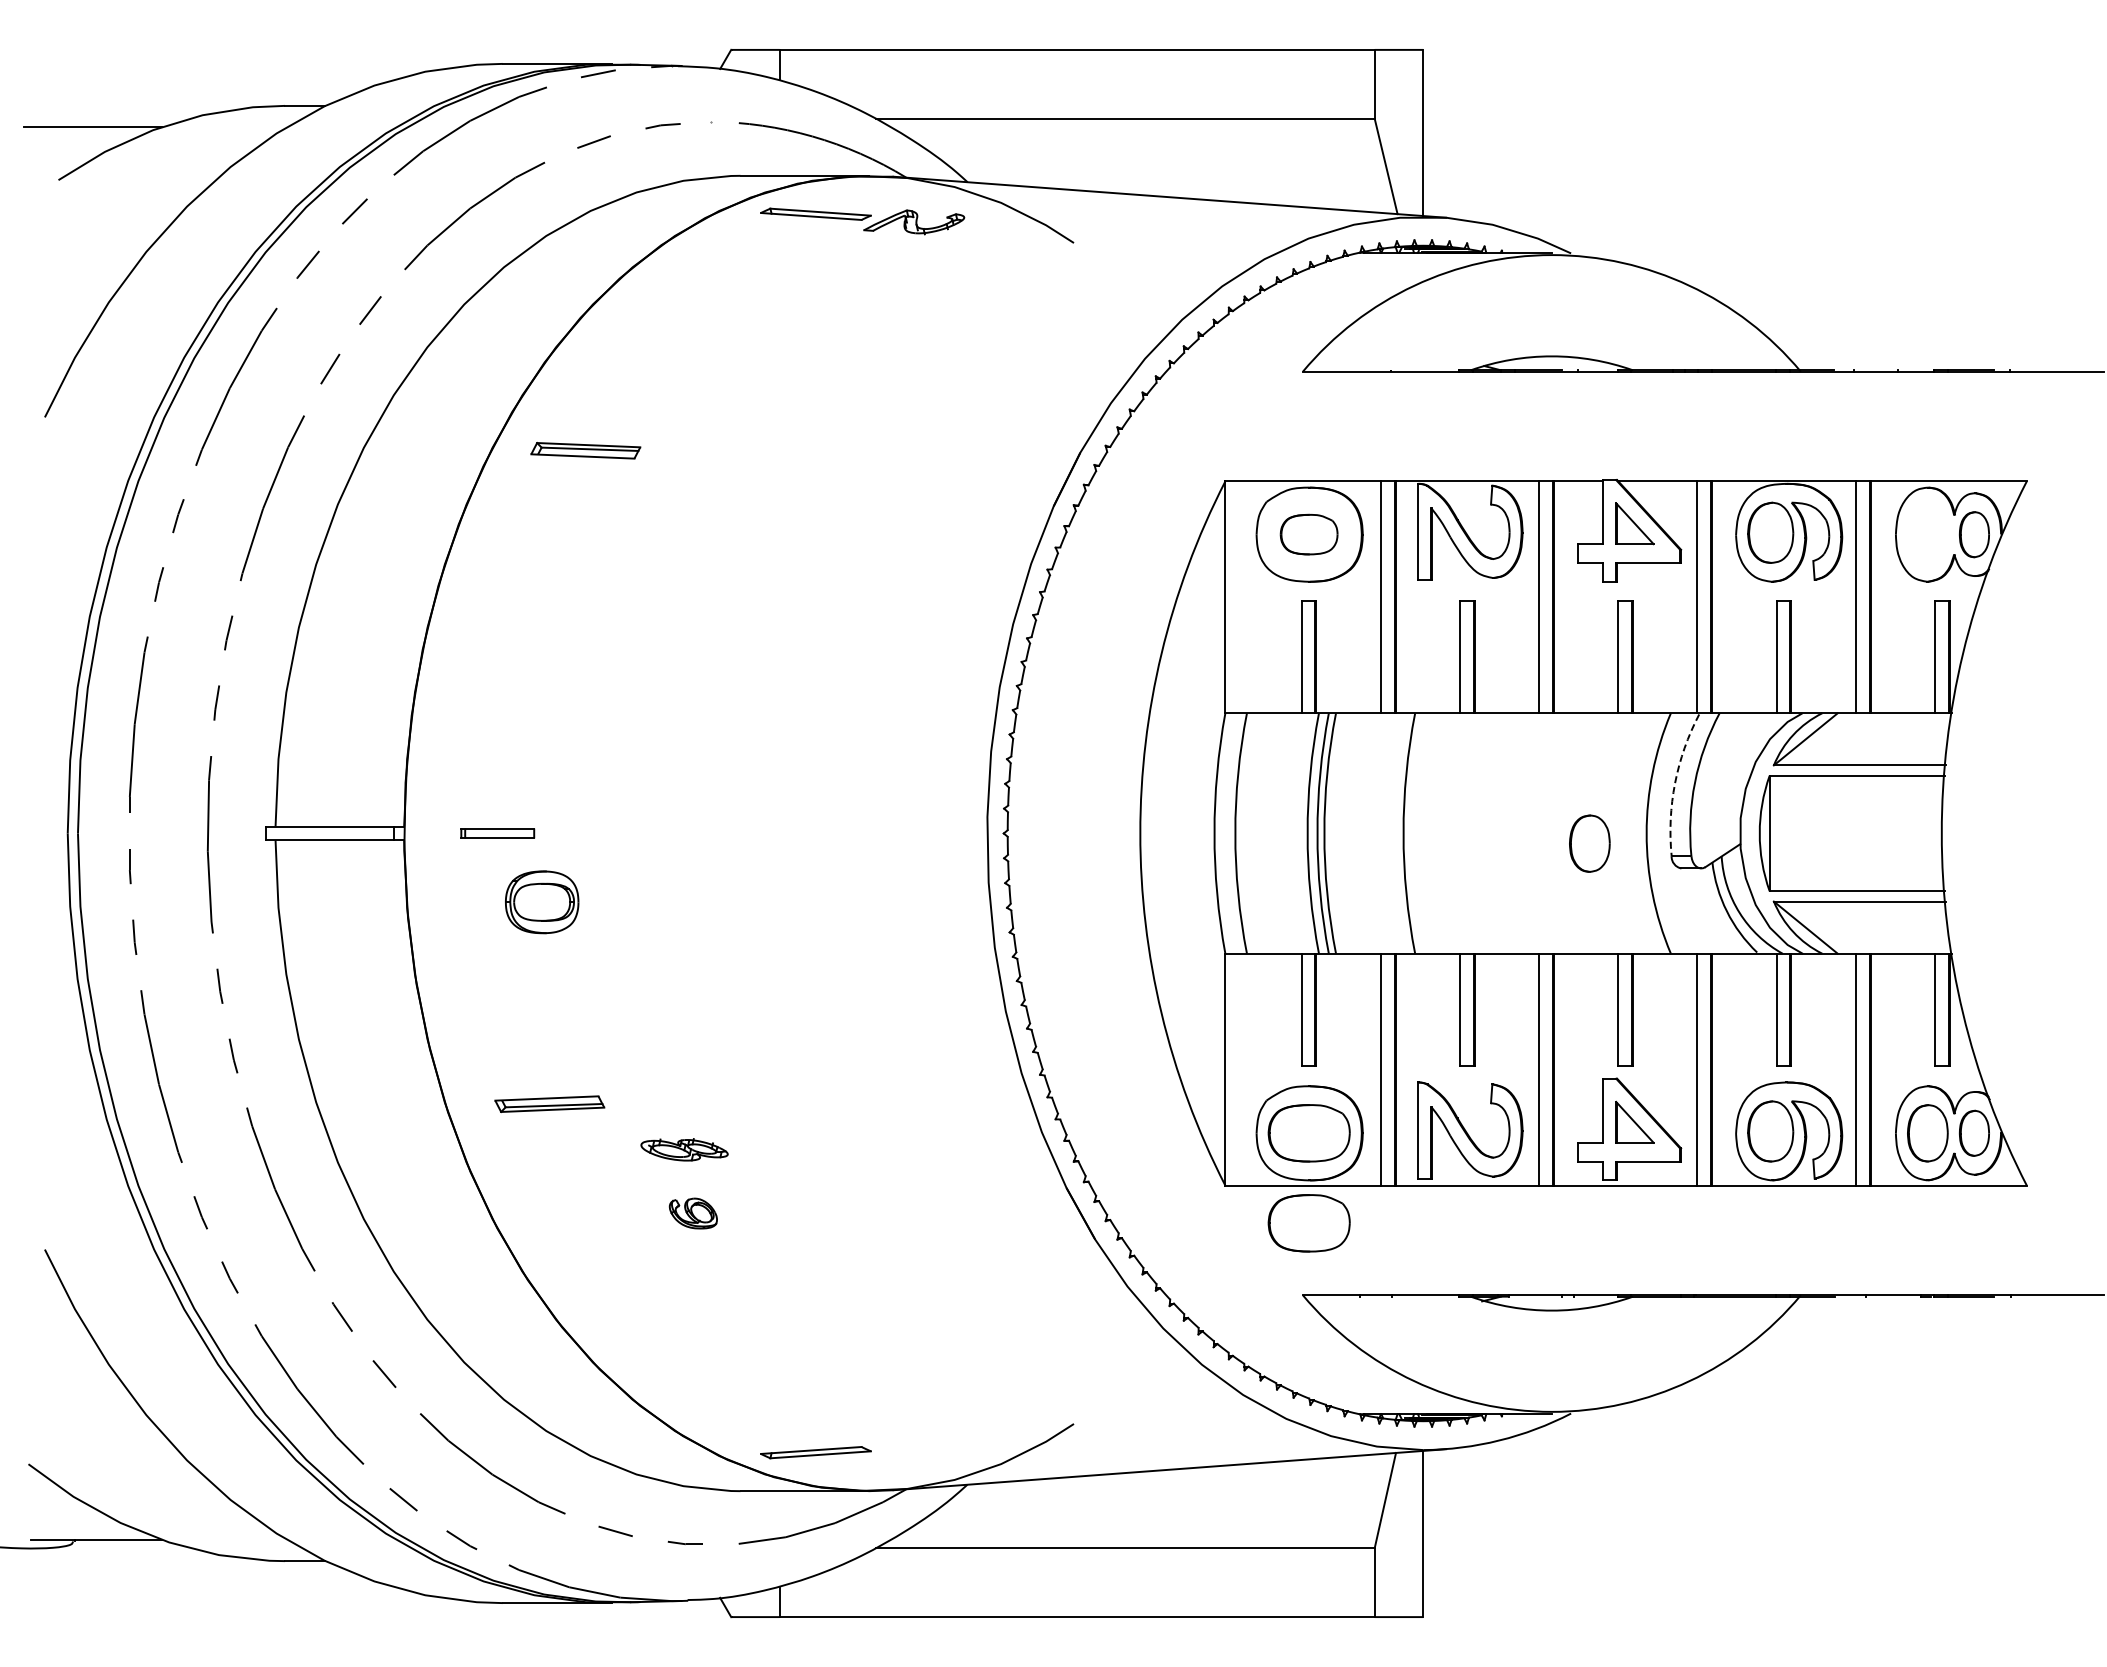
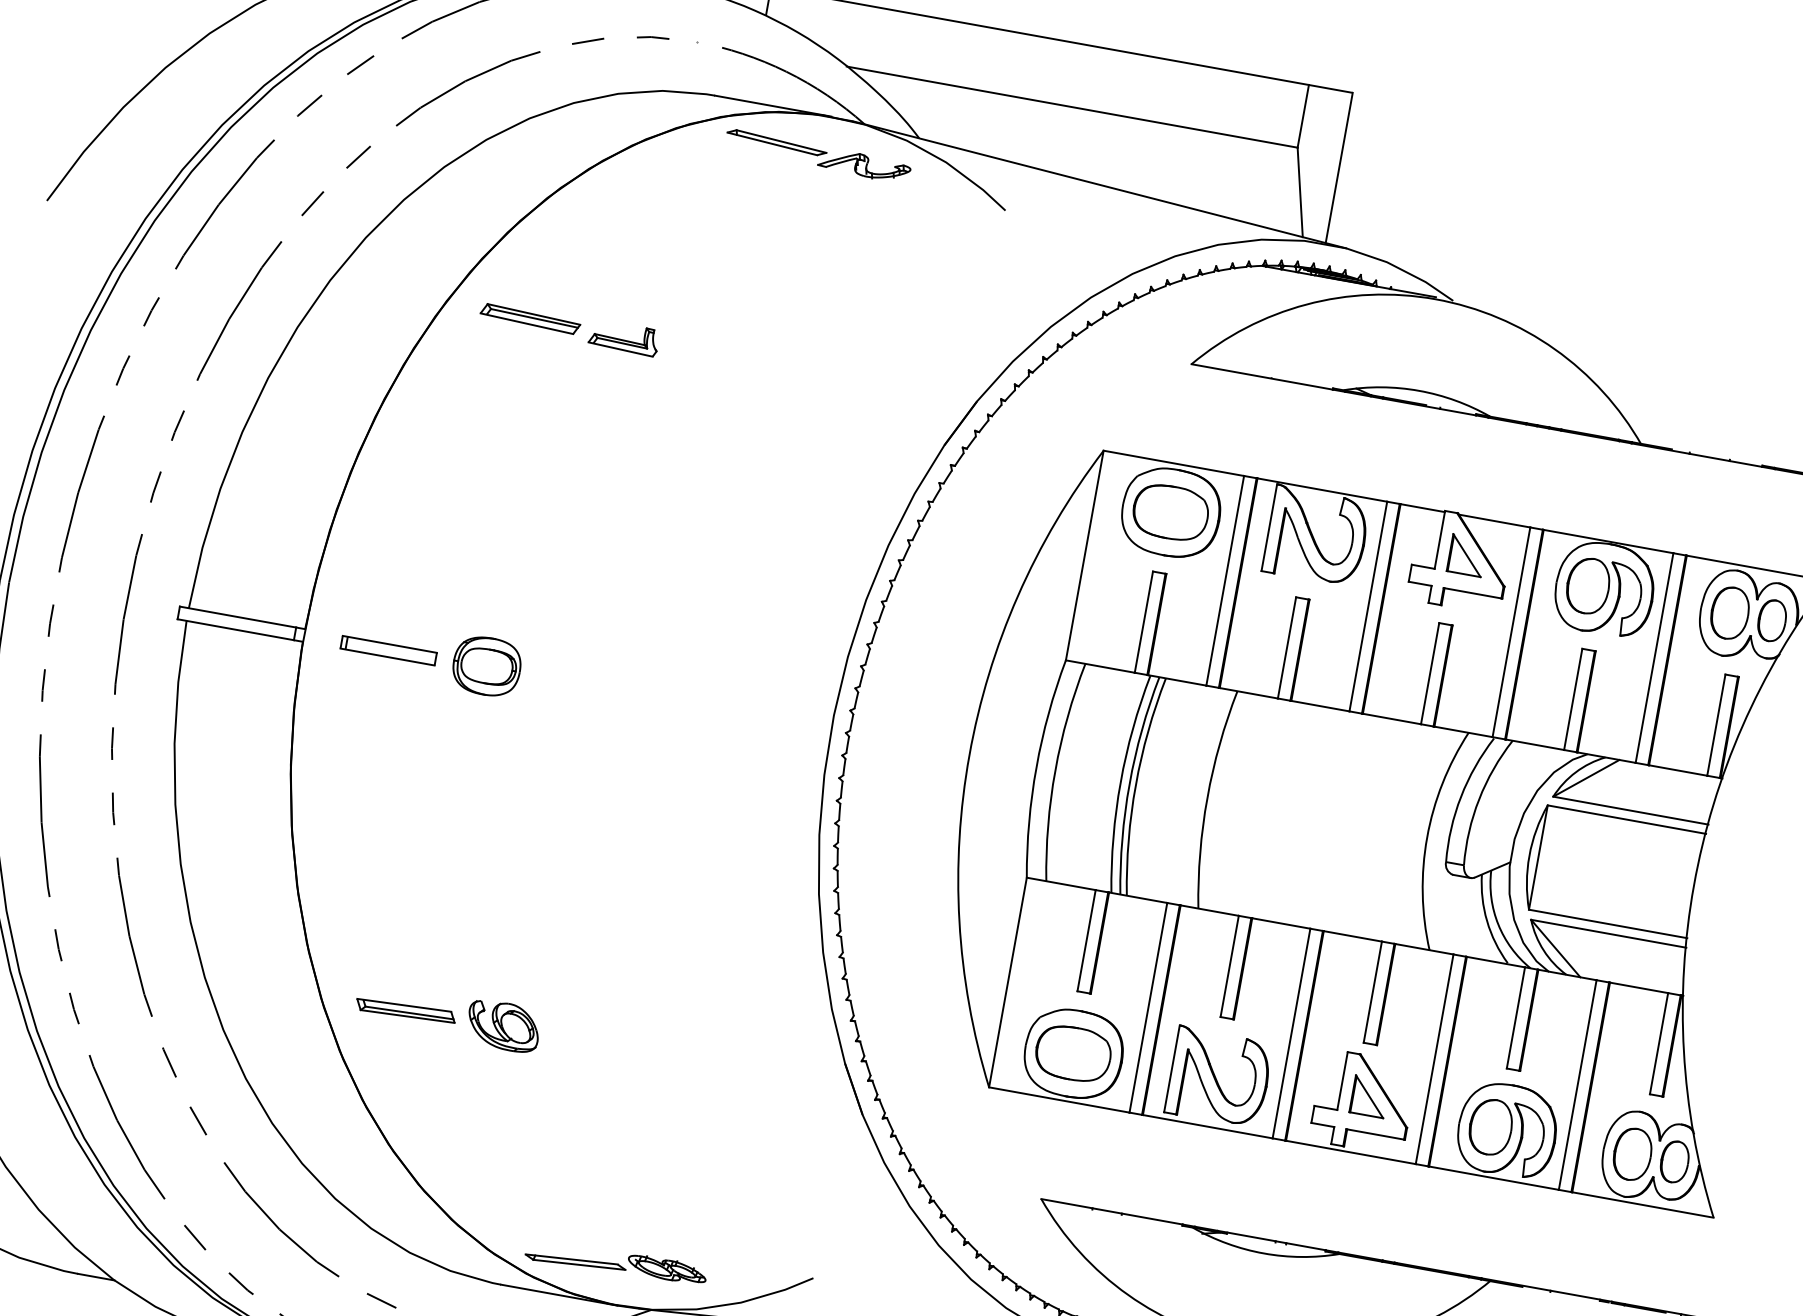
part: (689, 452) -> (623, 337), added
part: (1308, 534) -> (1170, 512), size x1.43
arc: (1675, 783) -> (1461, 797), dashed -> solid
part: (497, 833) -> (388, 650), size x1.43
part: (1589, 843) -> (1729, 612), moved
part: (542, 902) -> (487, 666), moved
part: (549, 1103) -> (405, 1010), moved
part: (684, 1149) -> (667, 1269), moved
part: (693, 1213) -> (503, 1026), size x1.67
part: (1308, 1223) -> (1058, 1135), removed

